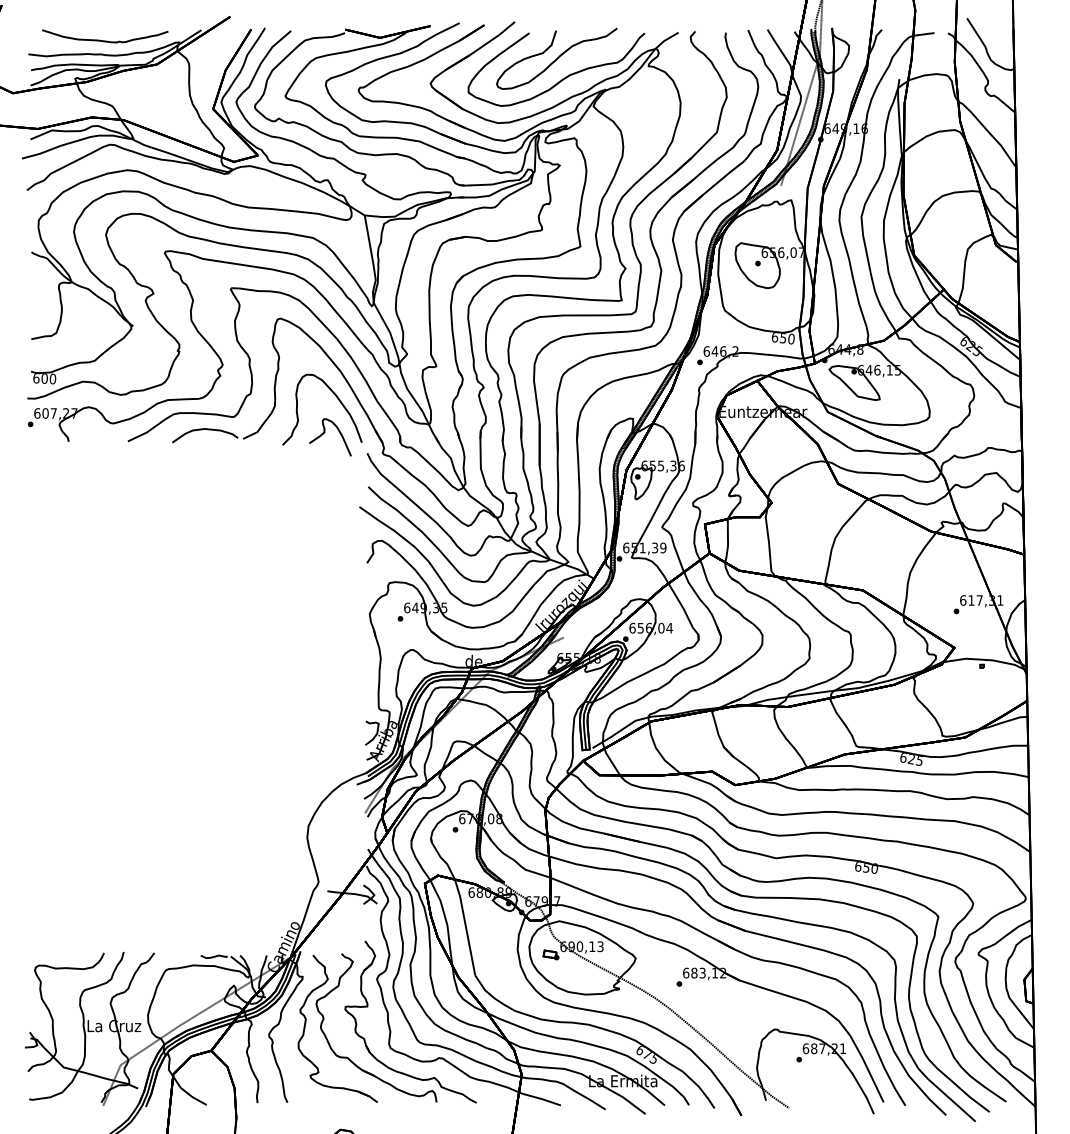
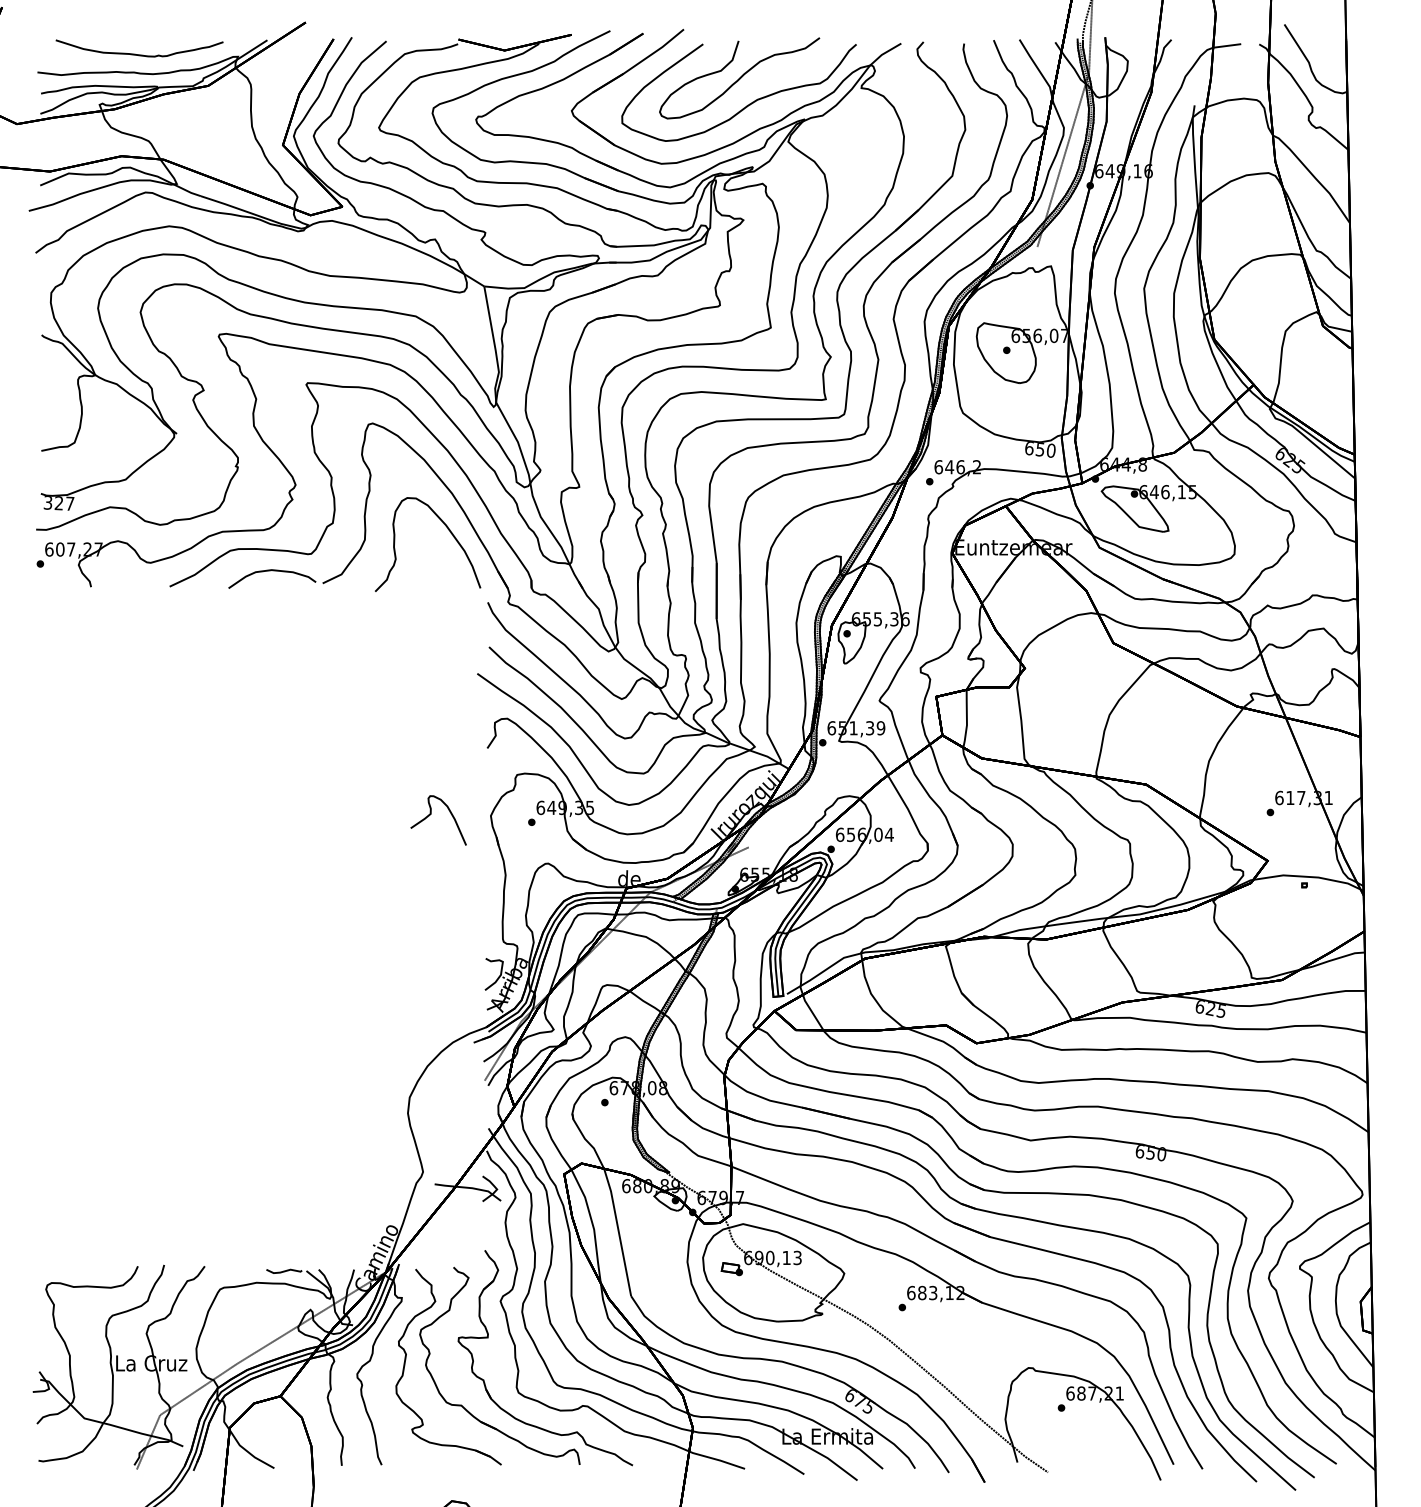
text: (44, 378) -> (58, 503), 600 -> 327
part: (324, 433) -> (431, 814), moved

